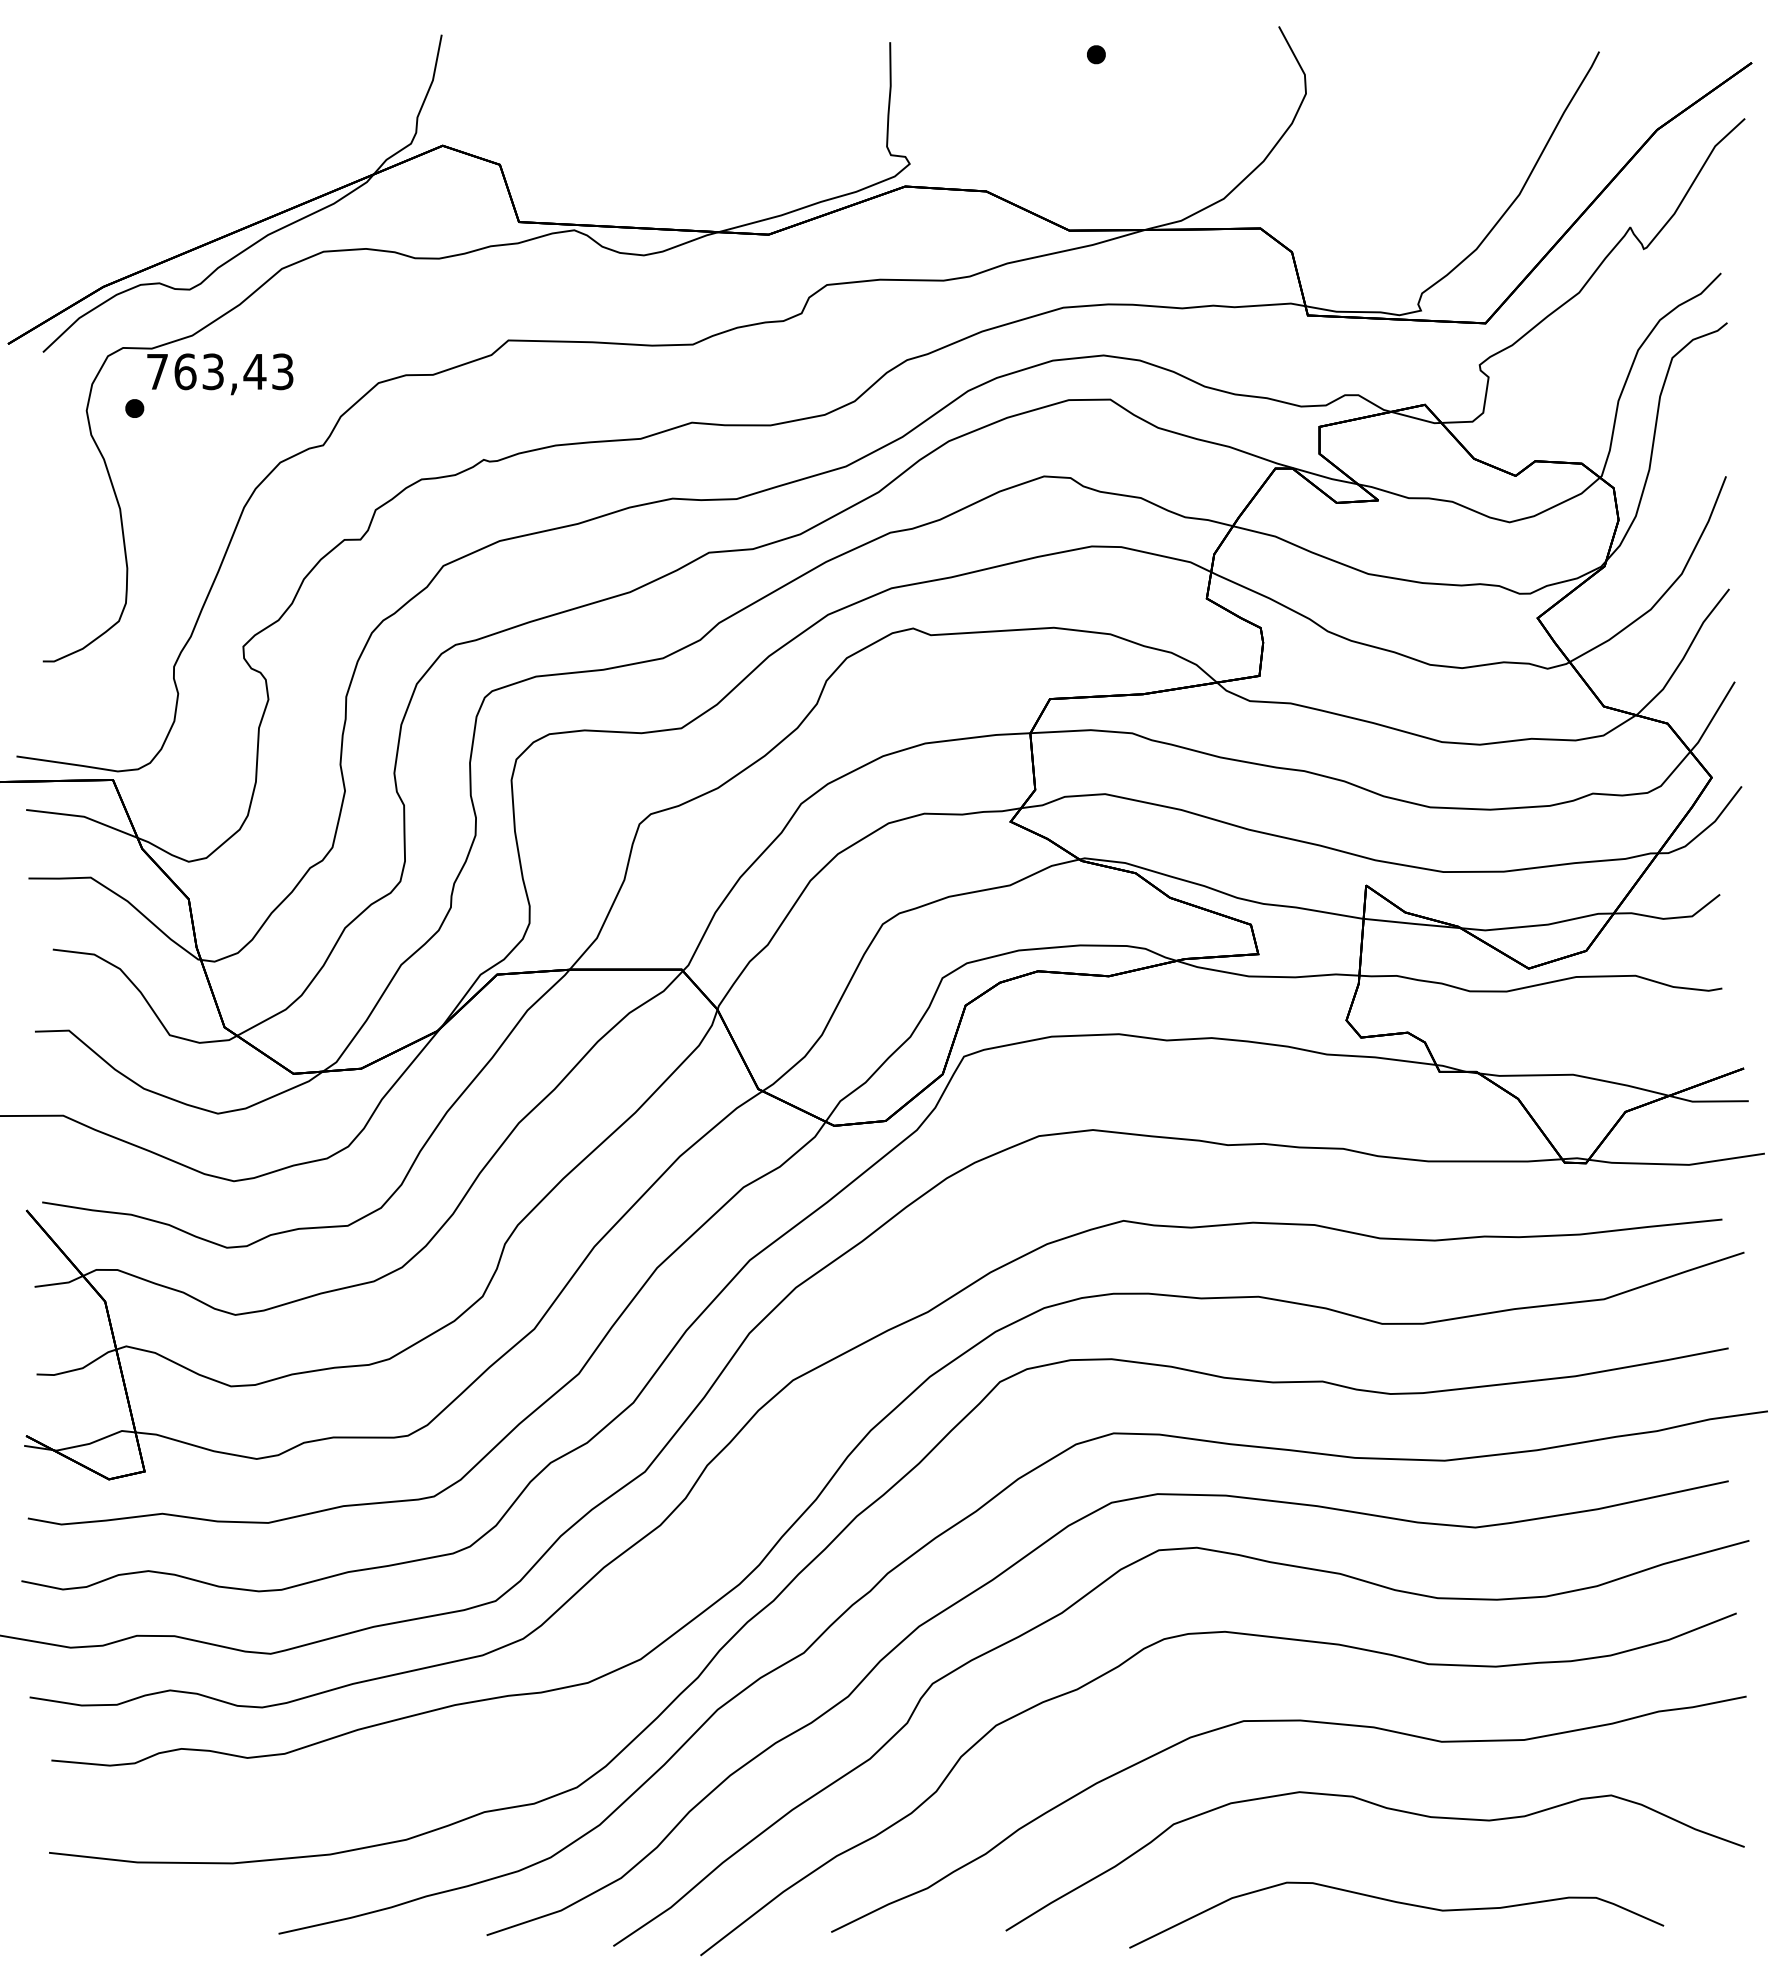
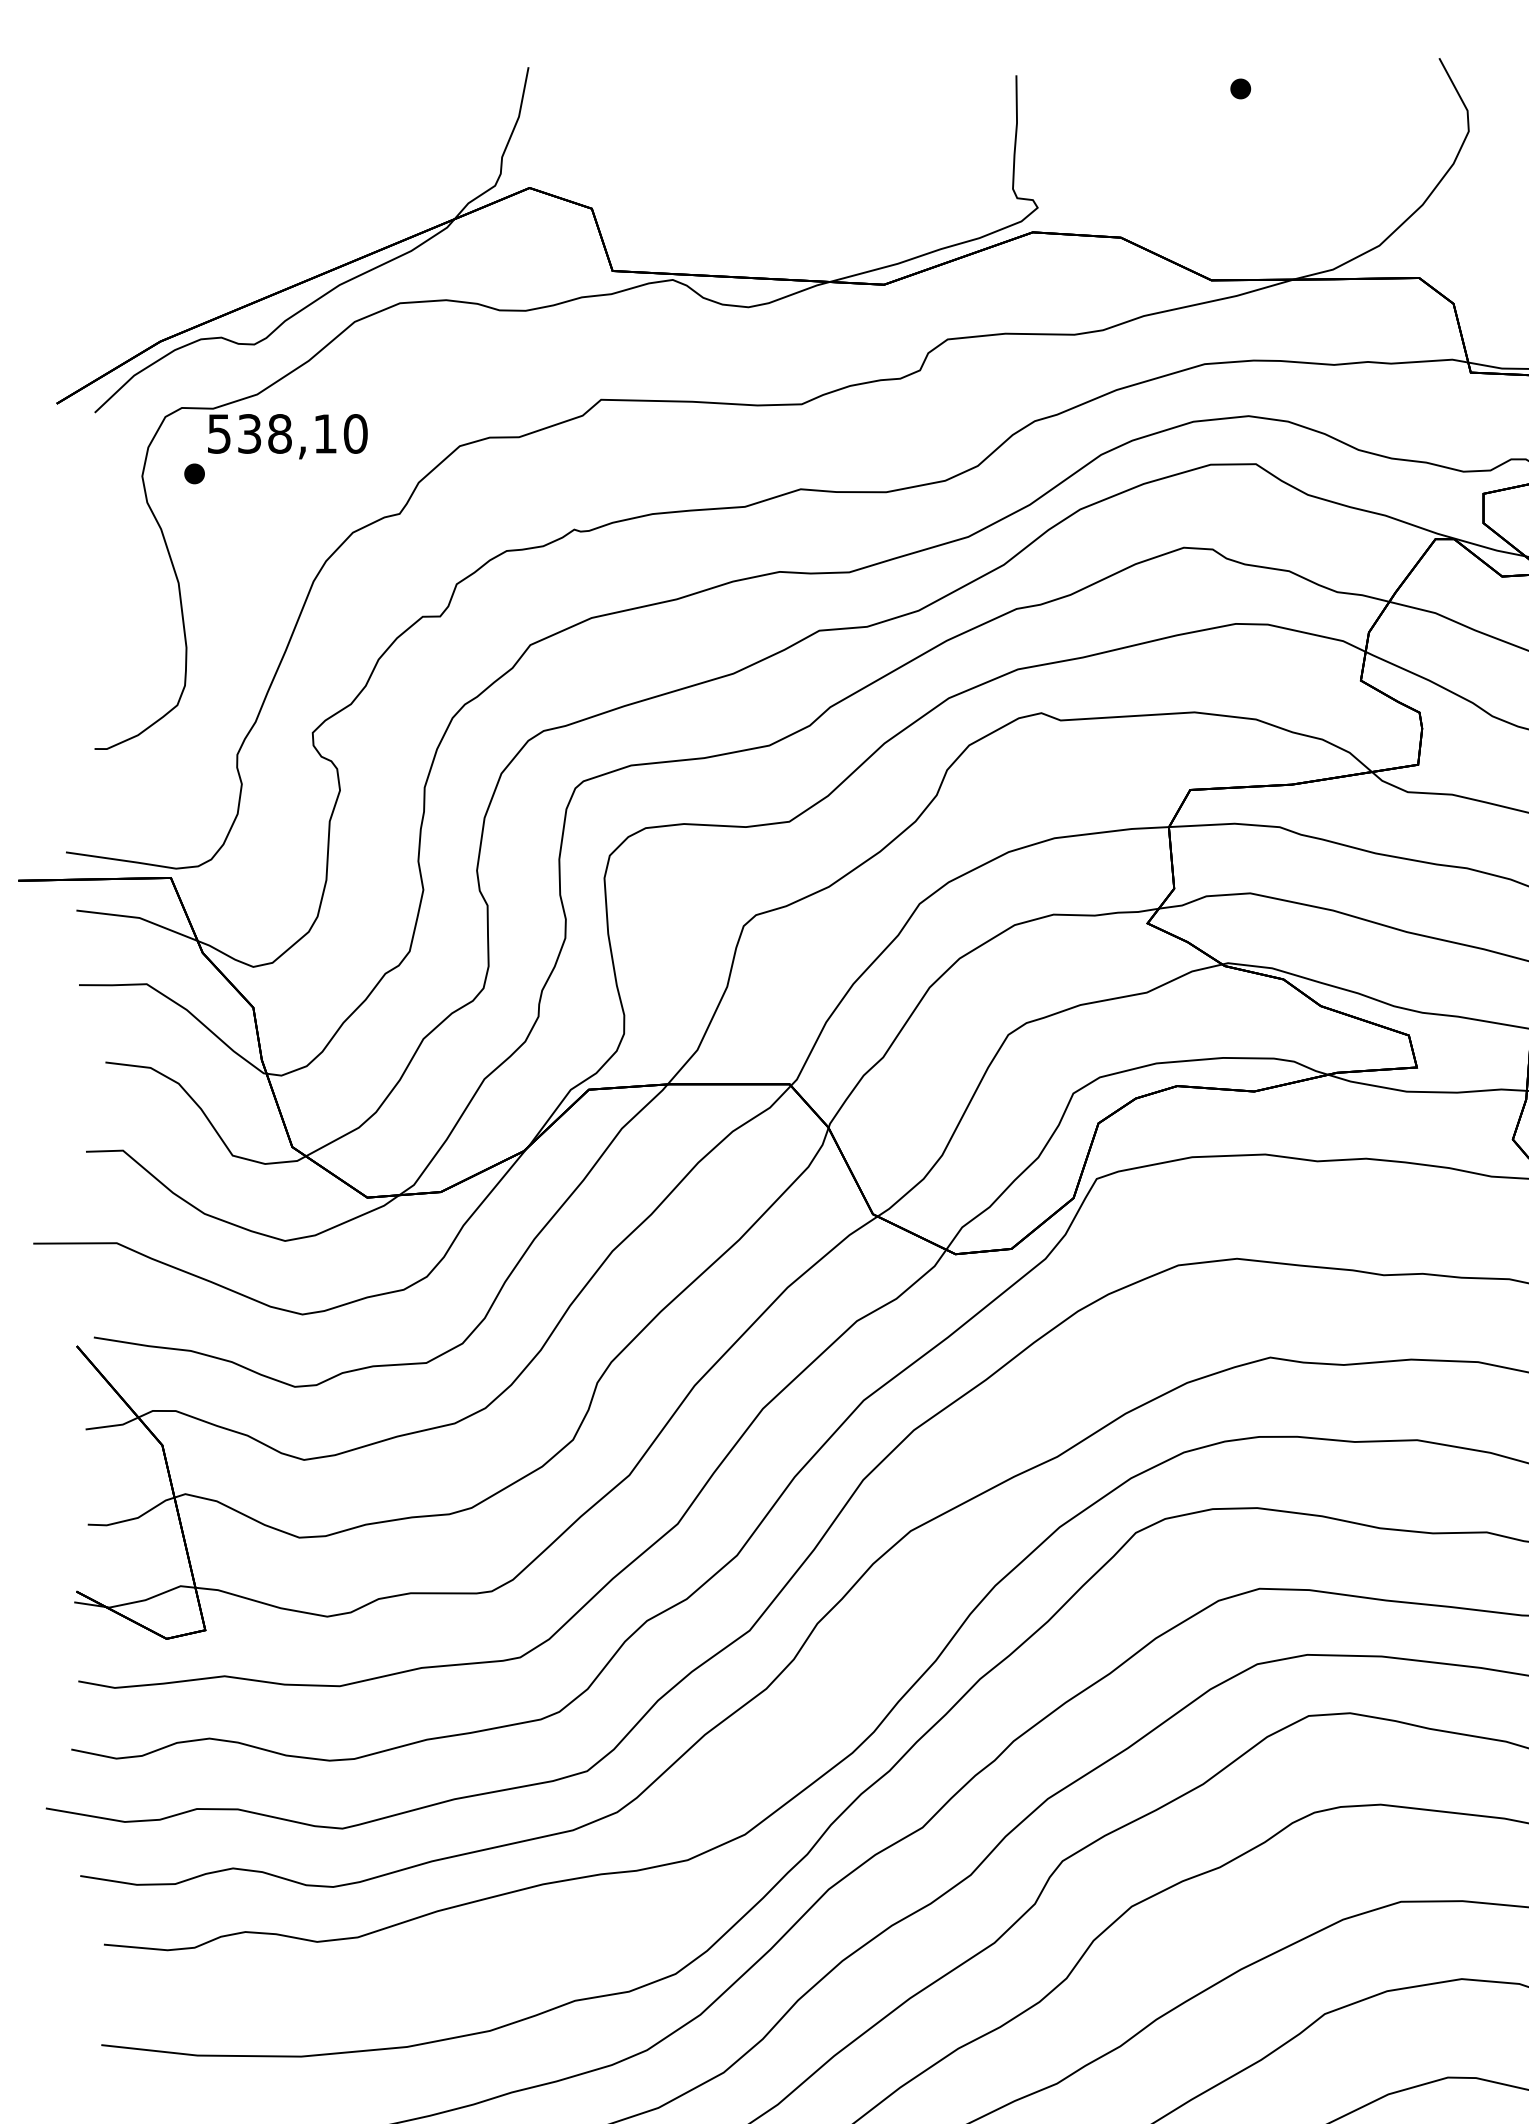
text: (220, 371) -> (287, 433), 763,43 -> 538,10

